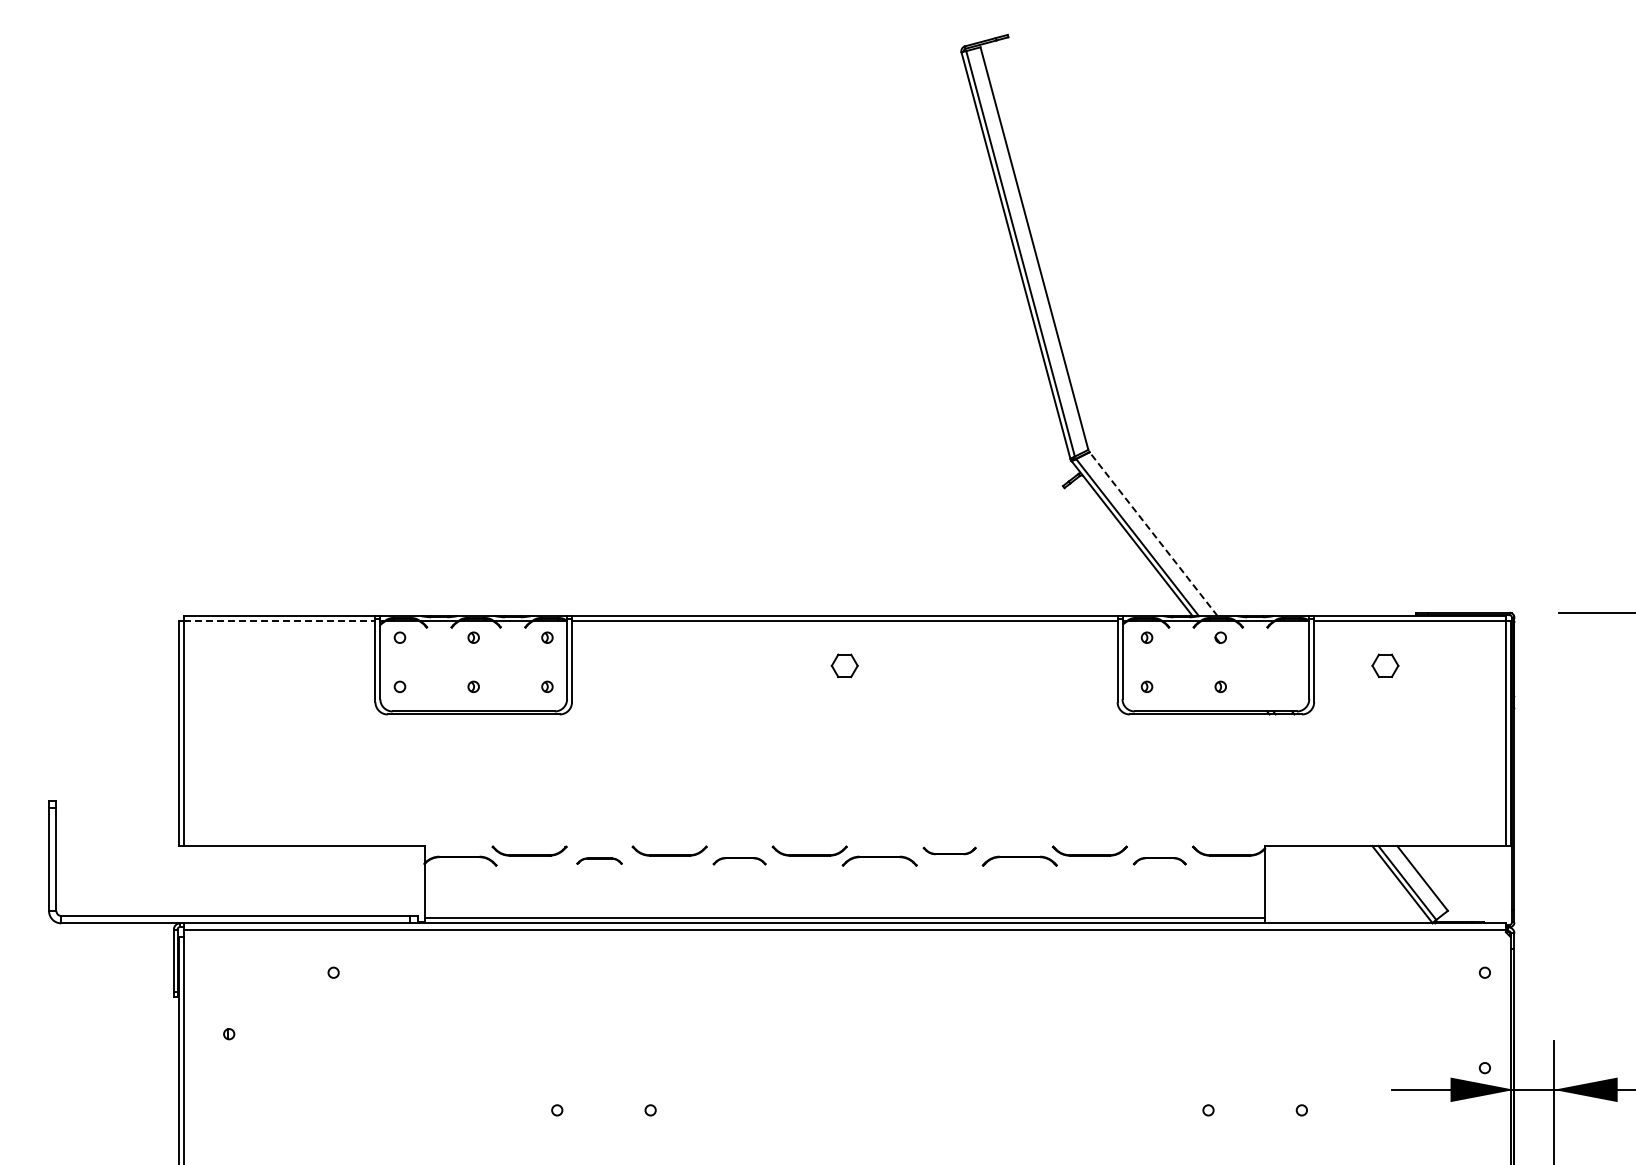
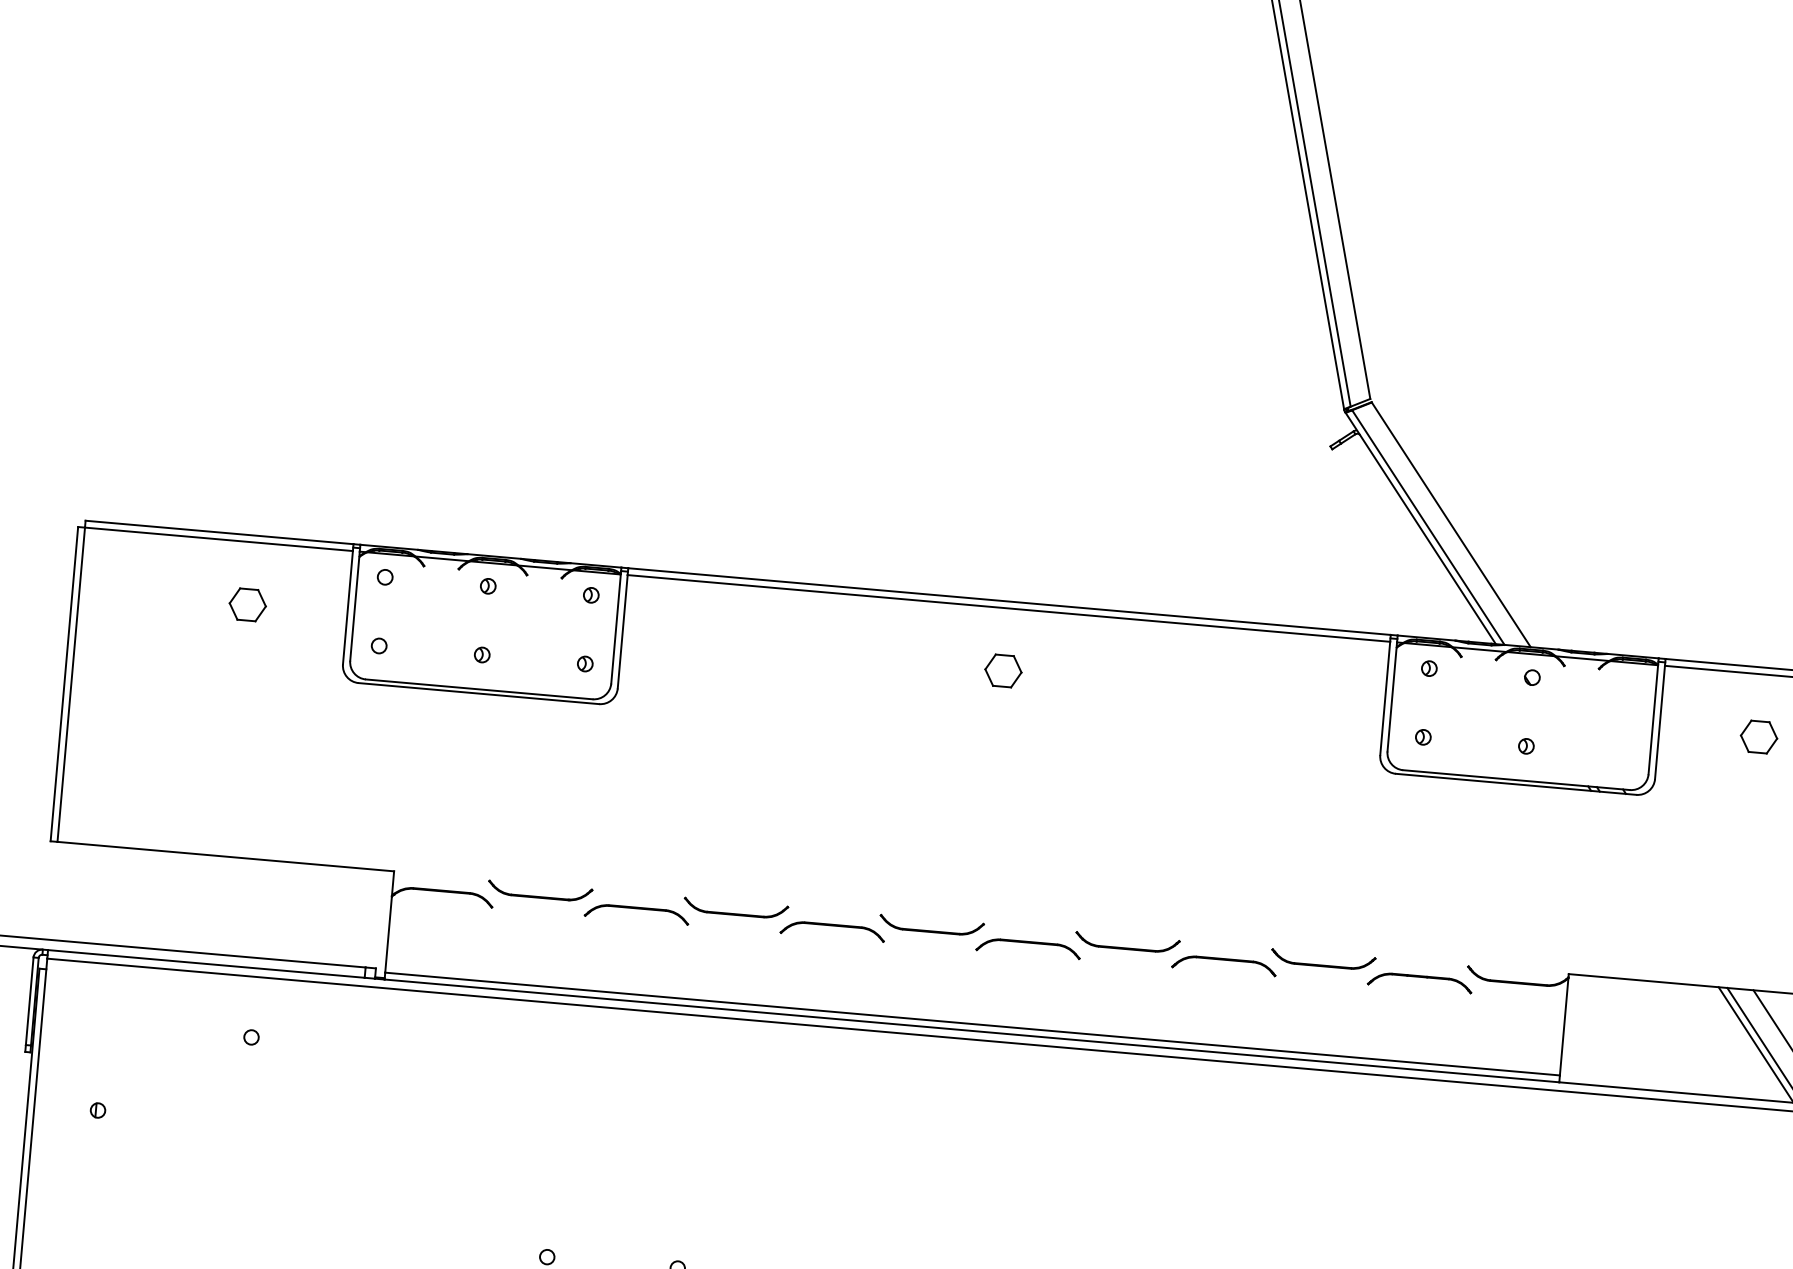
line: (1153, 534) -> (1450, 525), dashed -> solid
line: (279, 621) -> (218, 539), dashed -> solid
part: (304, 665) -> (248, 604), added
part: (949, 850) -> (1127, 941), size x1.43
part: (599, 860) -> (636, 913), size x1.67
part: (739, 860) -> (832, 930), size x1.43
part: (1159, 860) -> (1419, 981), size x1.43

